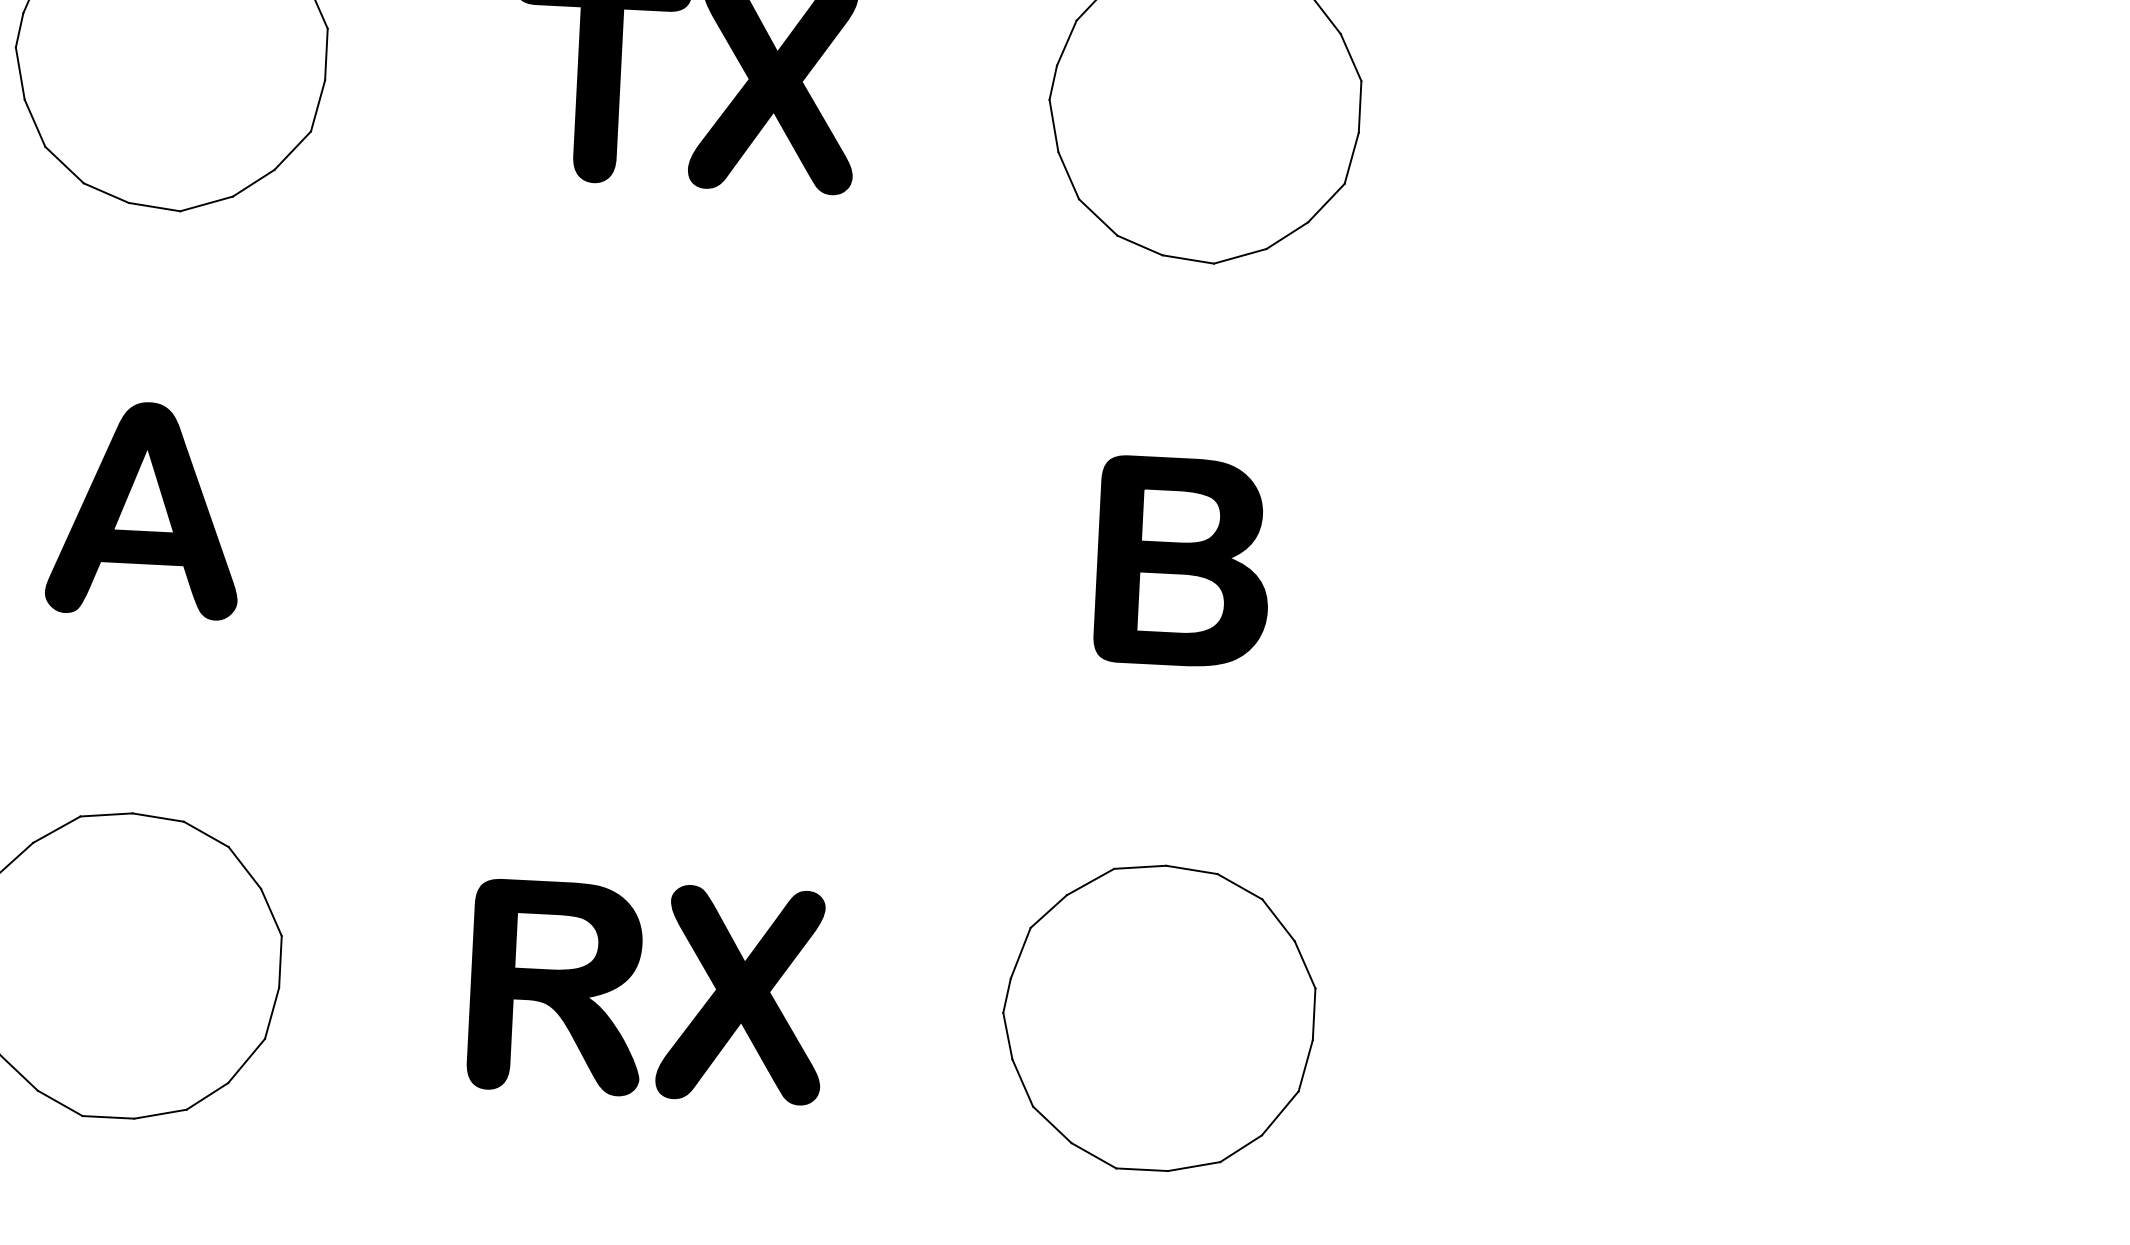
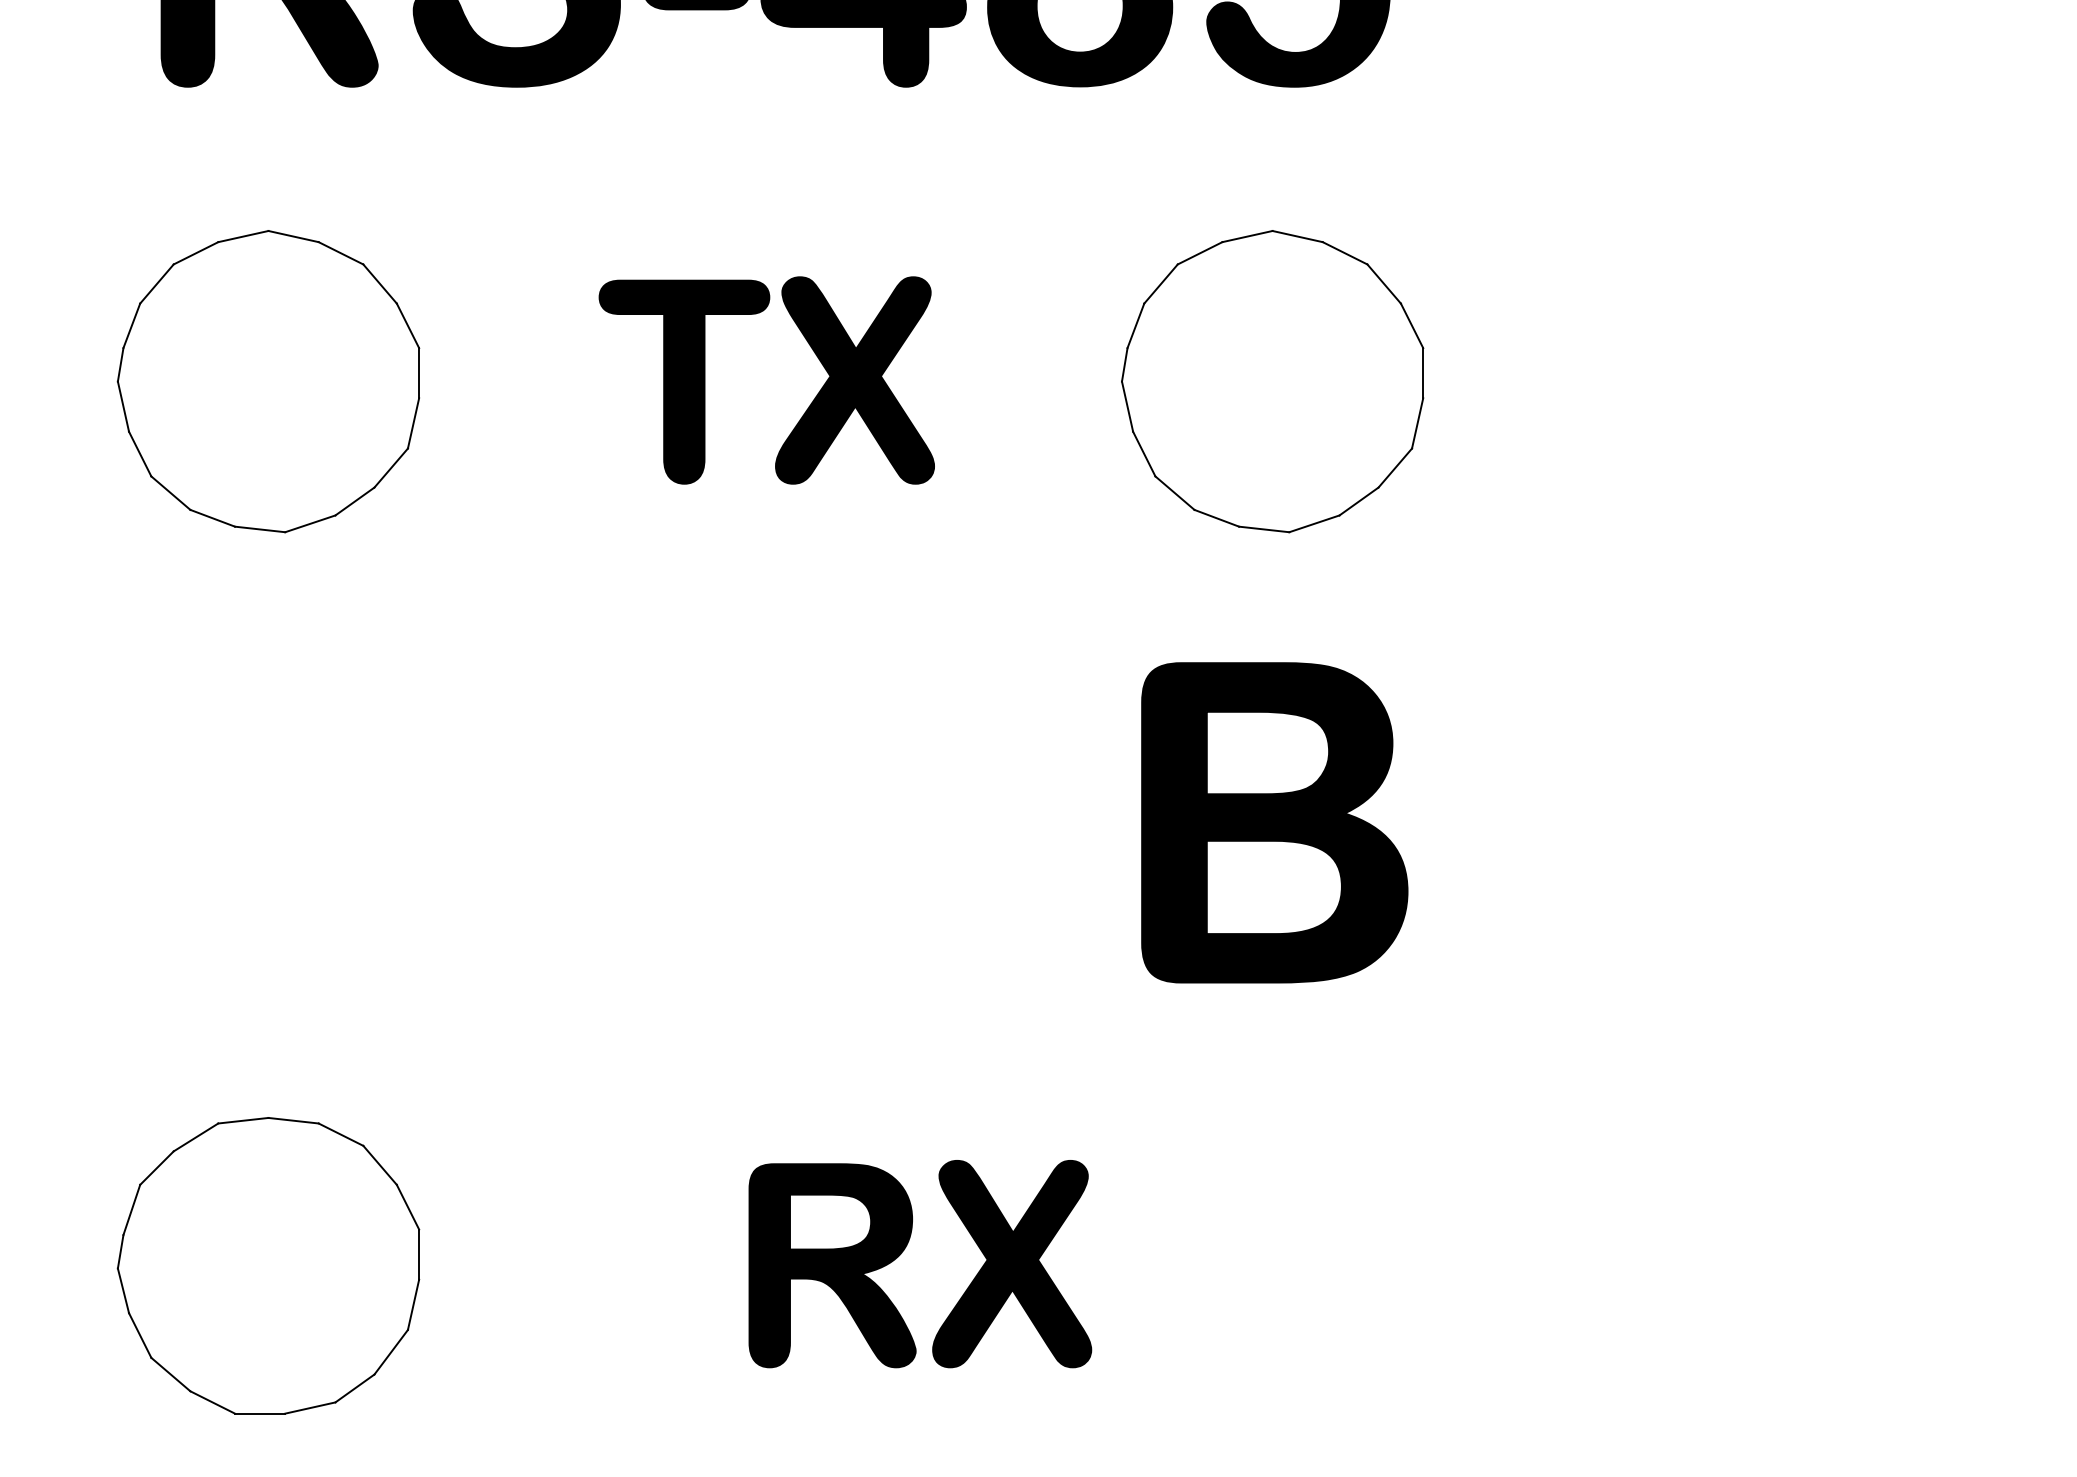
part: (144, 509) -> (265, 822), removed
part: (1183, 561) -> (1274, 822), size x1.6
part: (632, 975) -> (904, 1250), moved
part: (1158, 1017) -> (1272, 1265), removed

